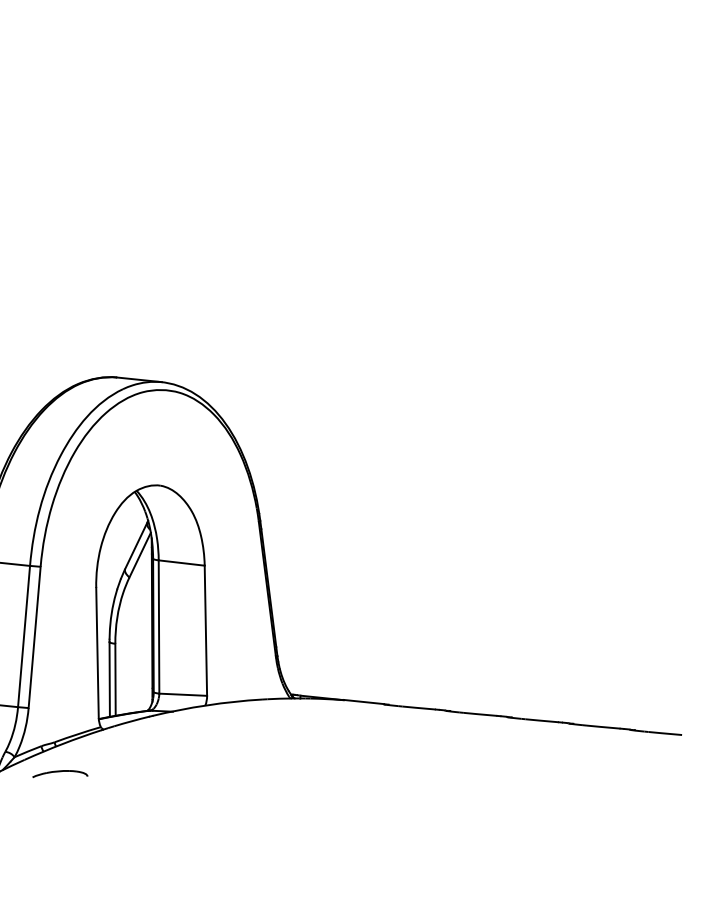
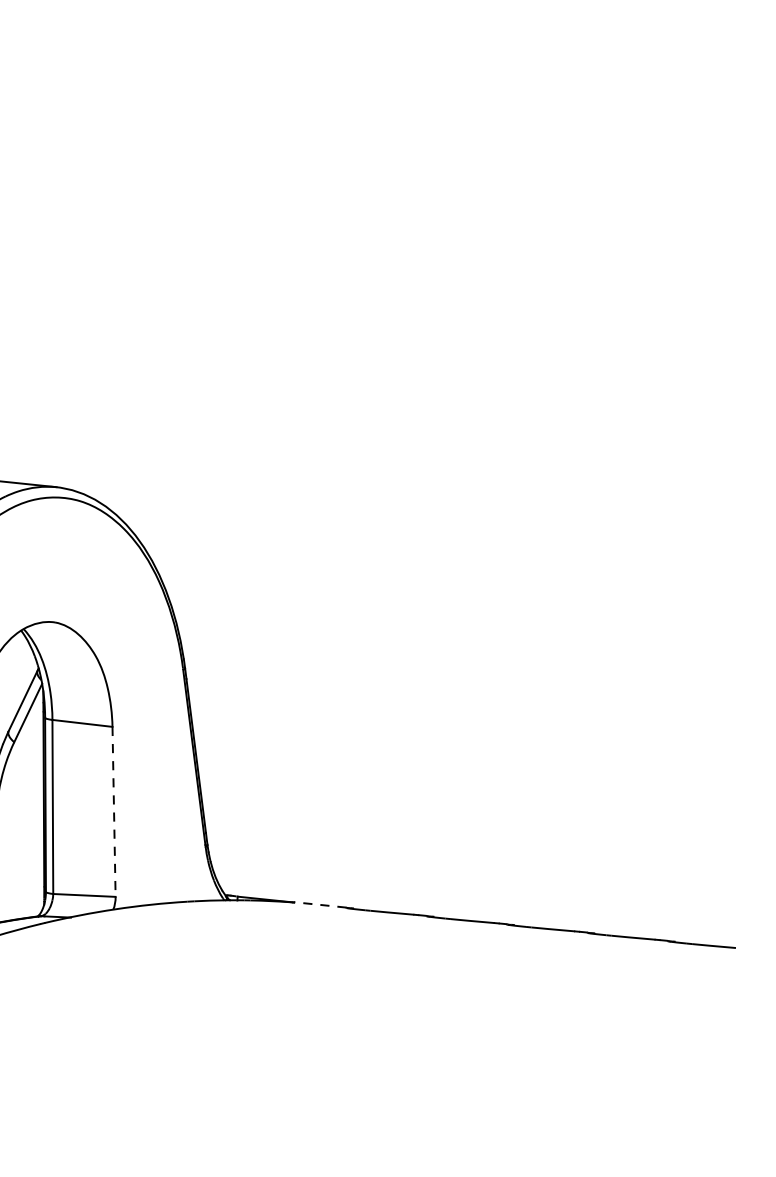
line: (205, 631) -> (113, 812), solid -> dashed
line: (363, 701) -> (319, 904), solid -> dashed

